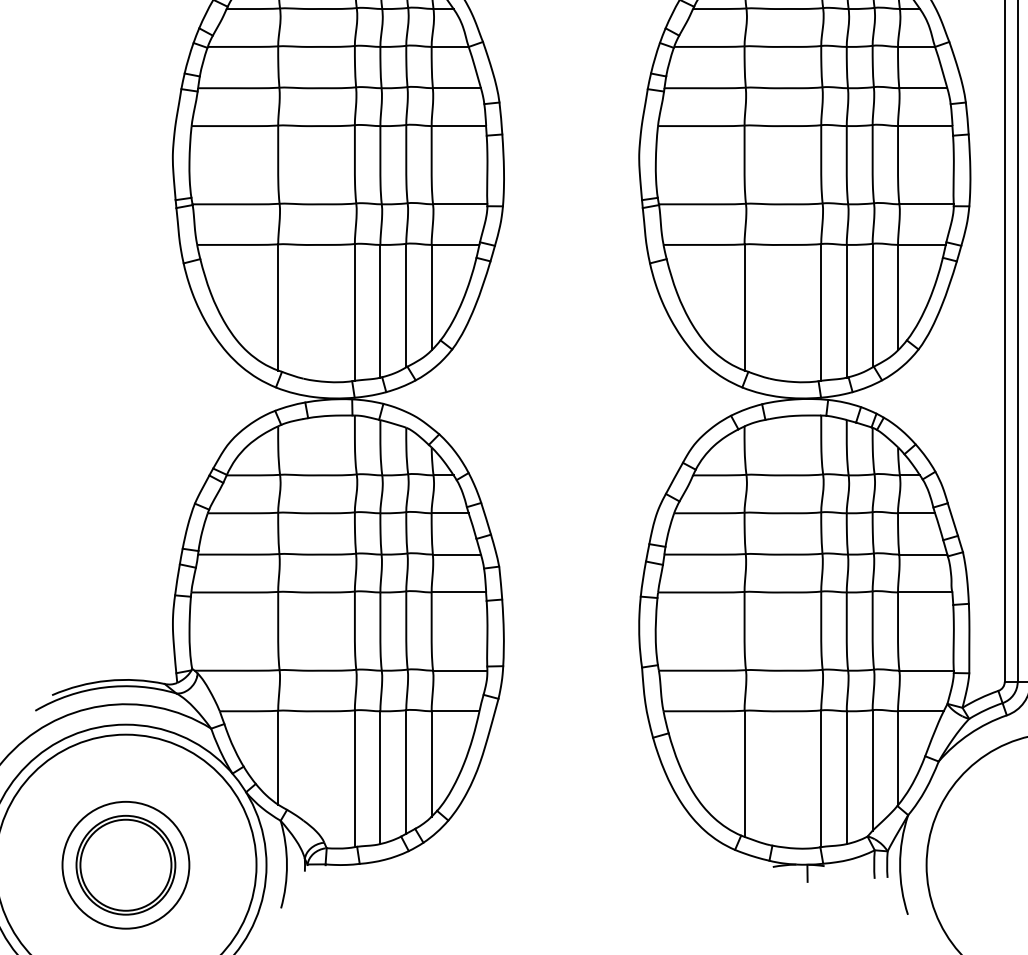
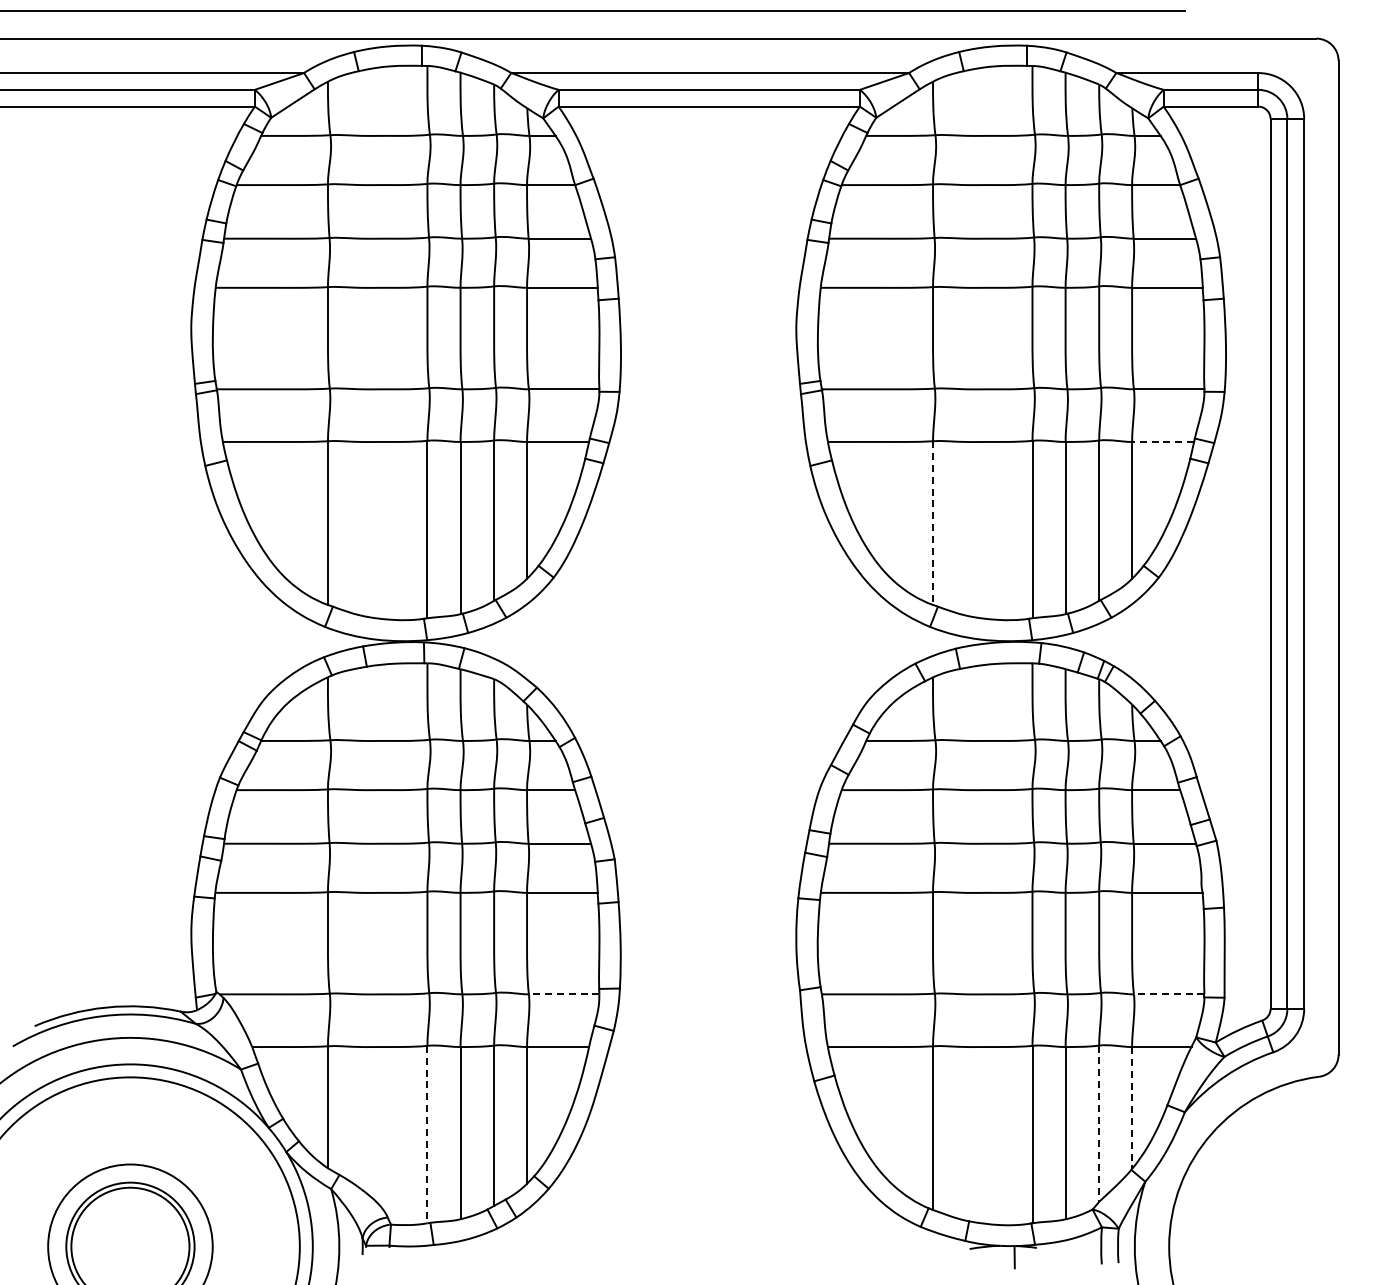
line: (921, 244) -> (1162, 441), solid -> dashed
line: (744, 307) -> (933, 523), solid -> dashed
line: (459, 670) -> (563, 994), solid -> dashed
line: (926, 670) -> (1168, 994), solid -> dashed
line: (898, 757) -> (1132, 1107), solid -> dashed
line: (872, 771) -> (1099, 1124), solid -> dashed
line: (354, 778) -> (427, 1134), solid -> dashed

